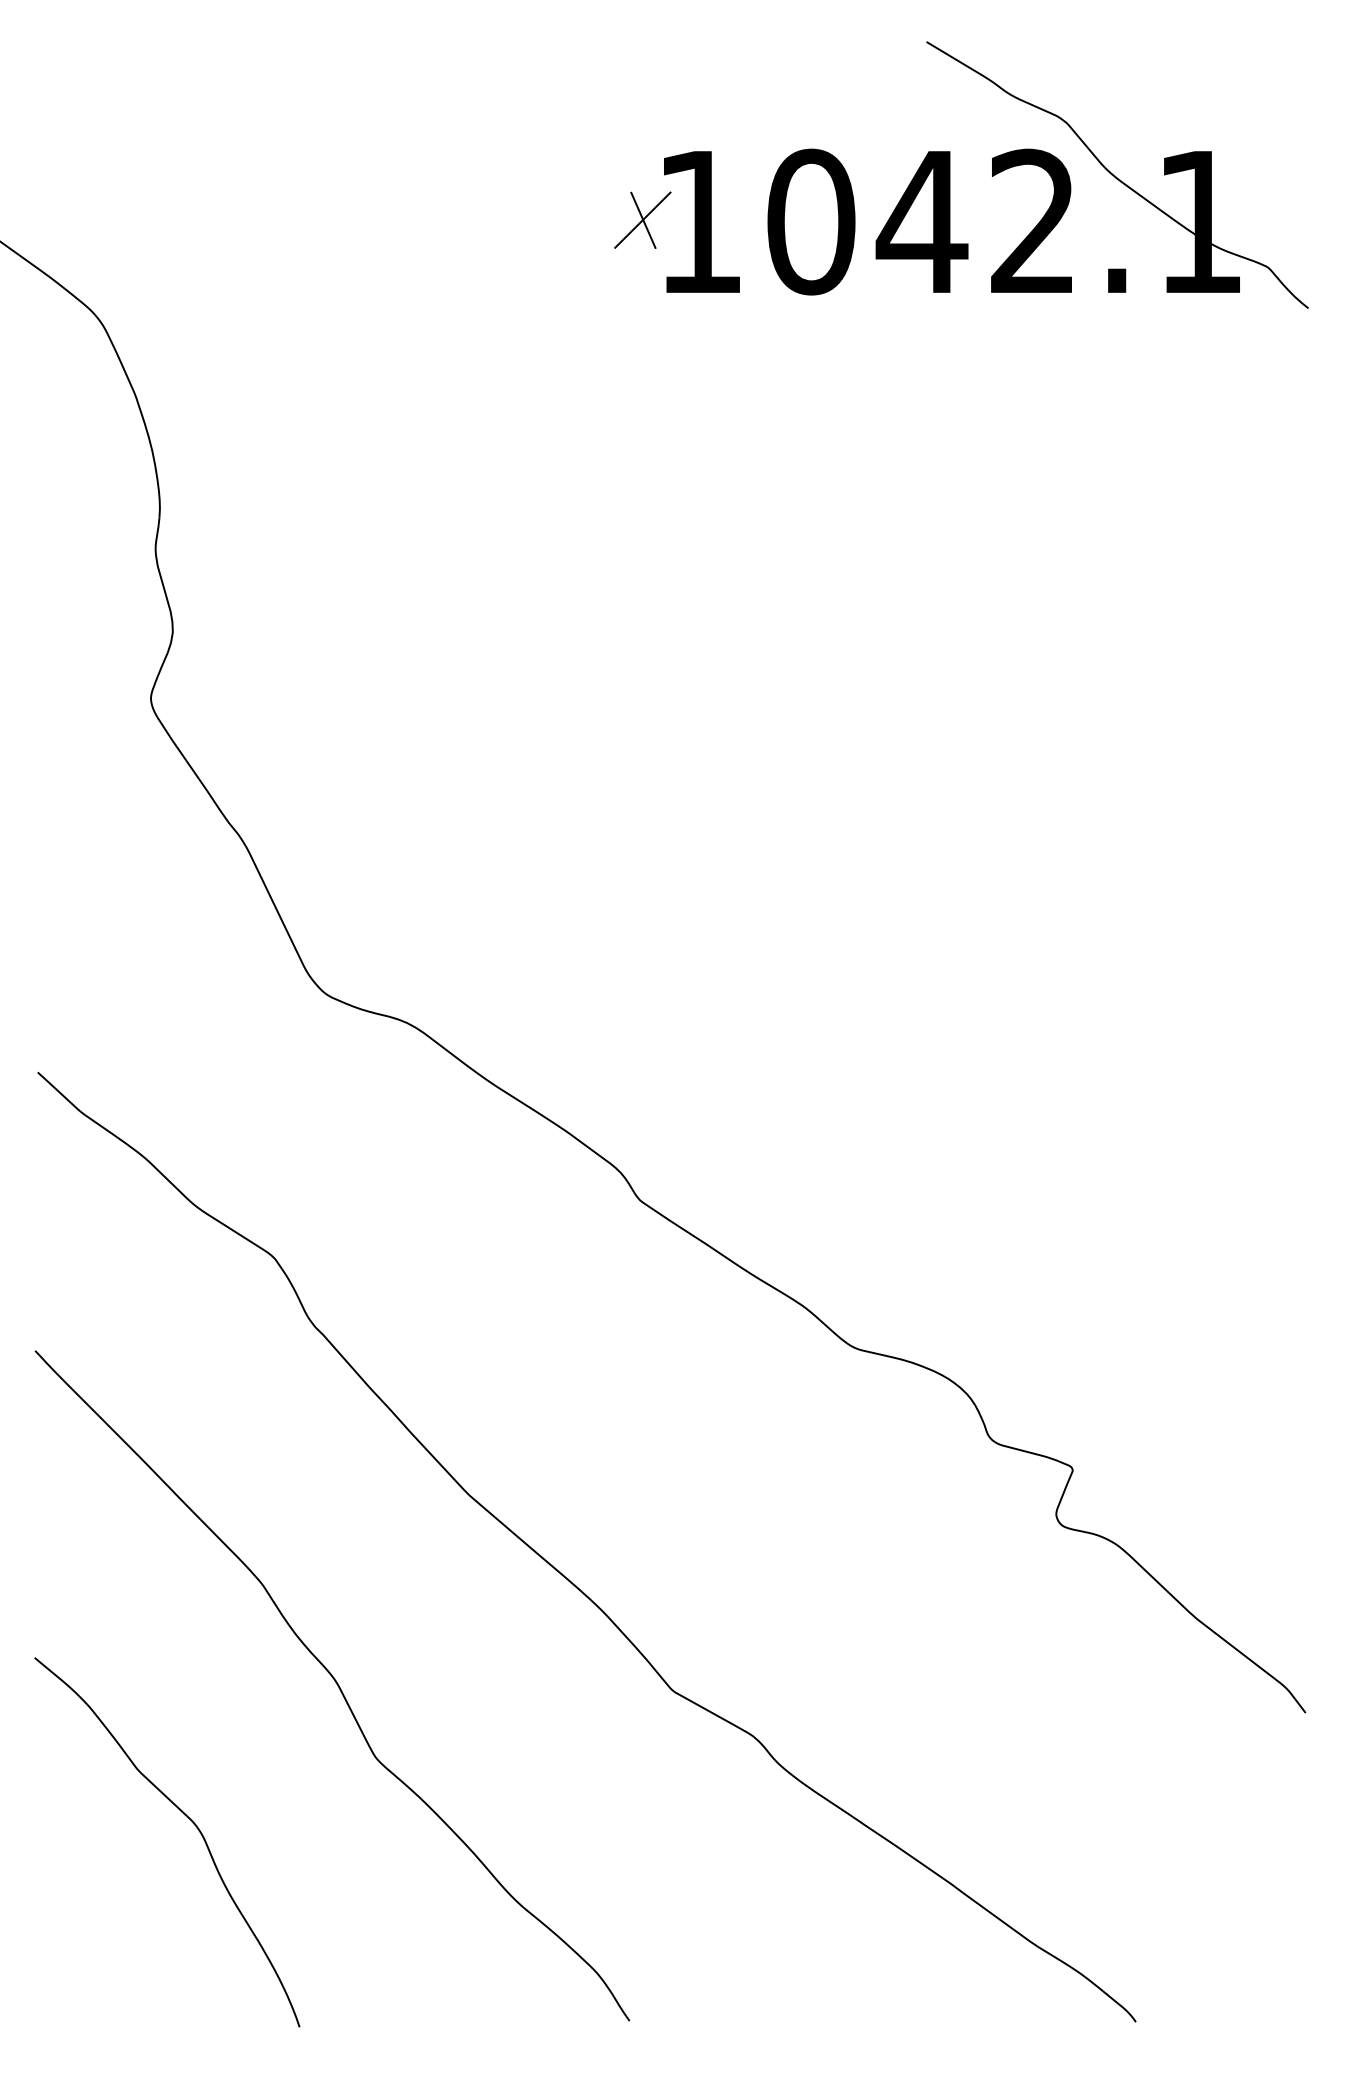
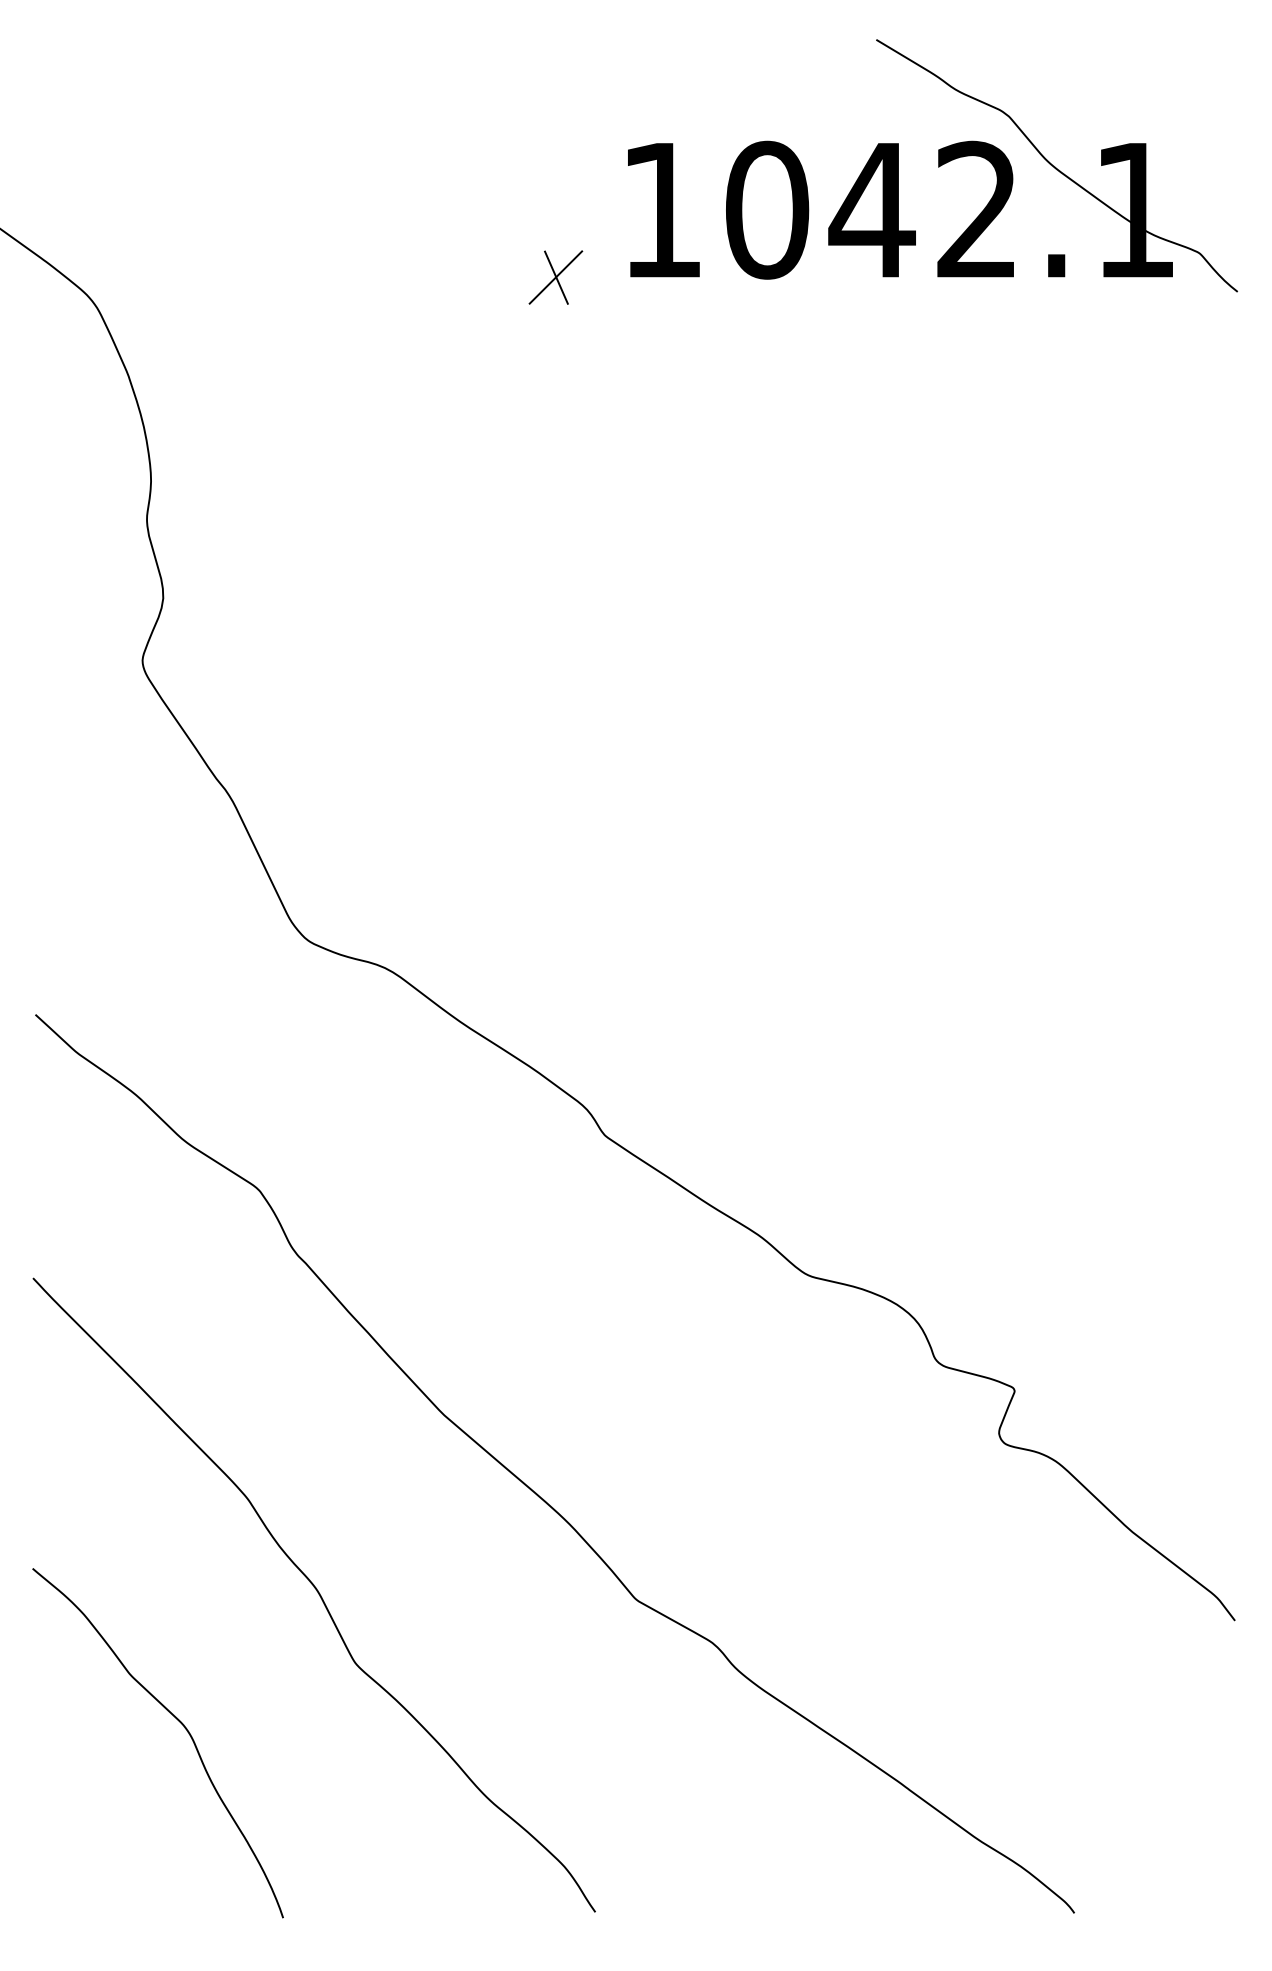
part: (642, 219) -> (555, 276), moved

